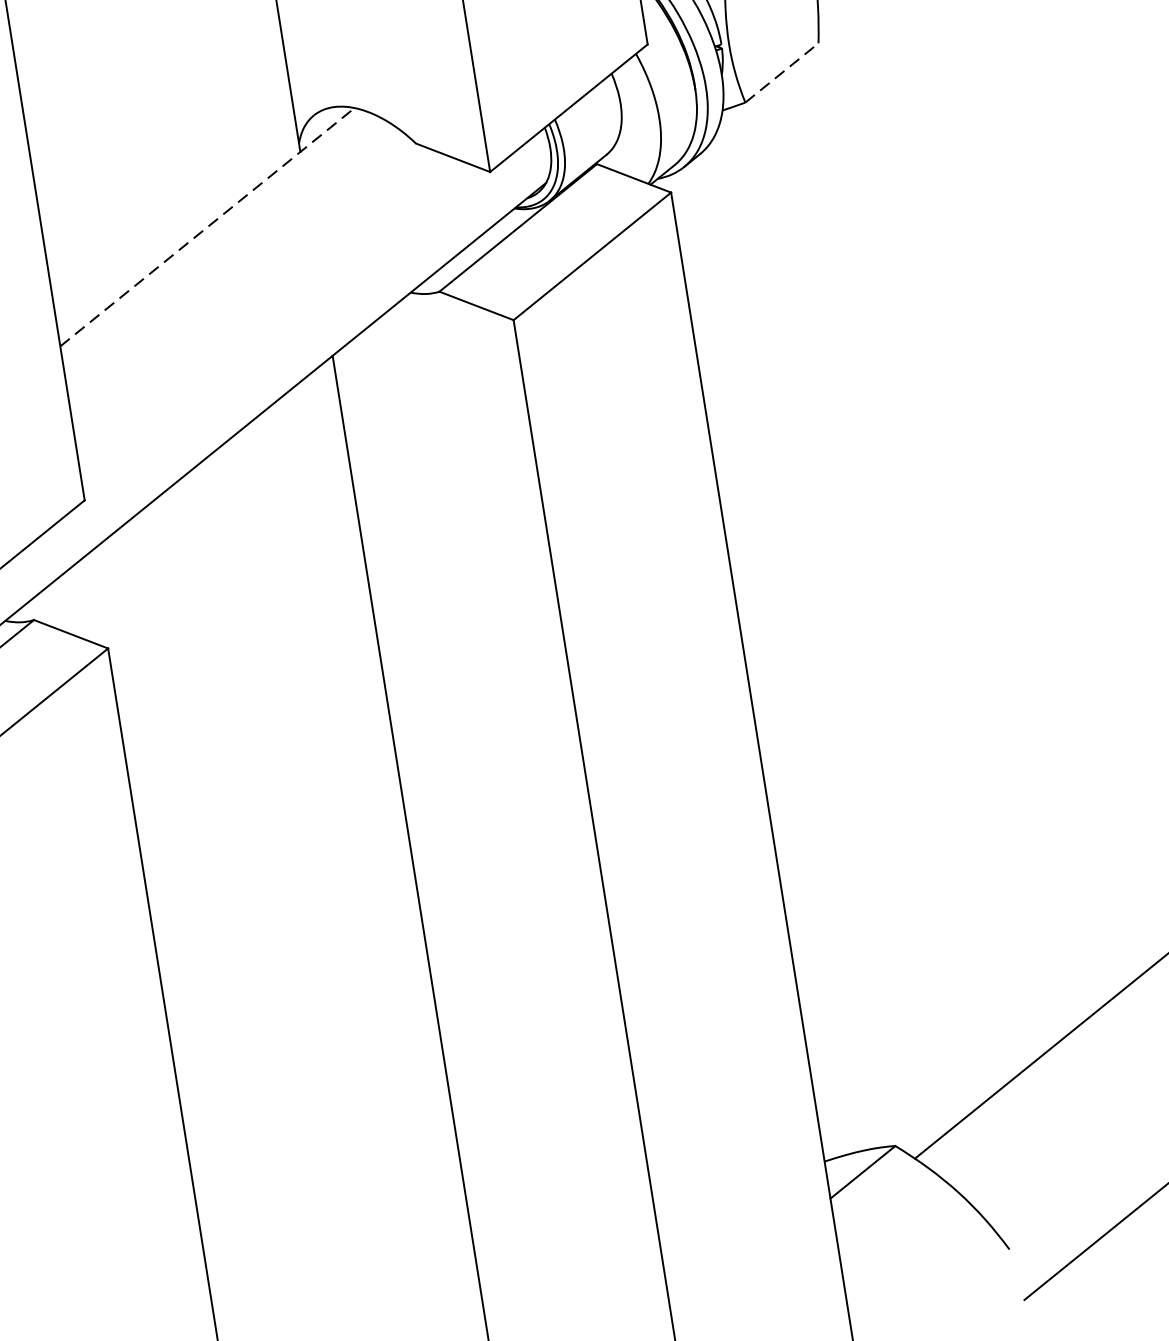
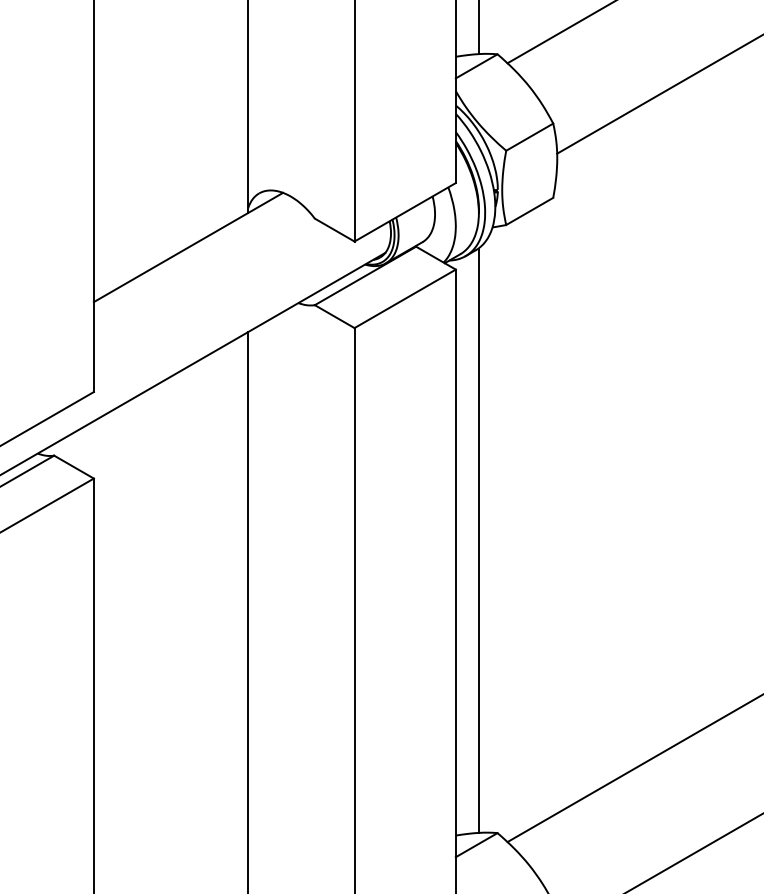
line: (783, 72) -> (530, 211), dashed -> solid
line: (207, 227) -> (188, 247), dashed -> solid
line: (783, 650) -> (478, 540), added

